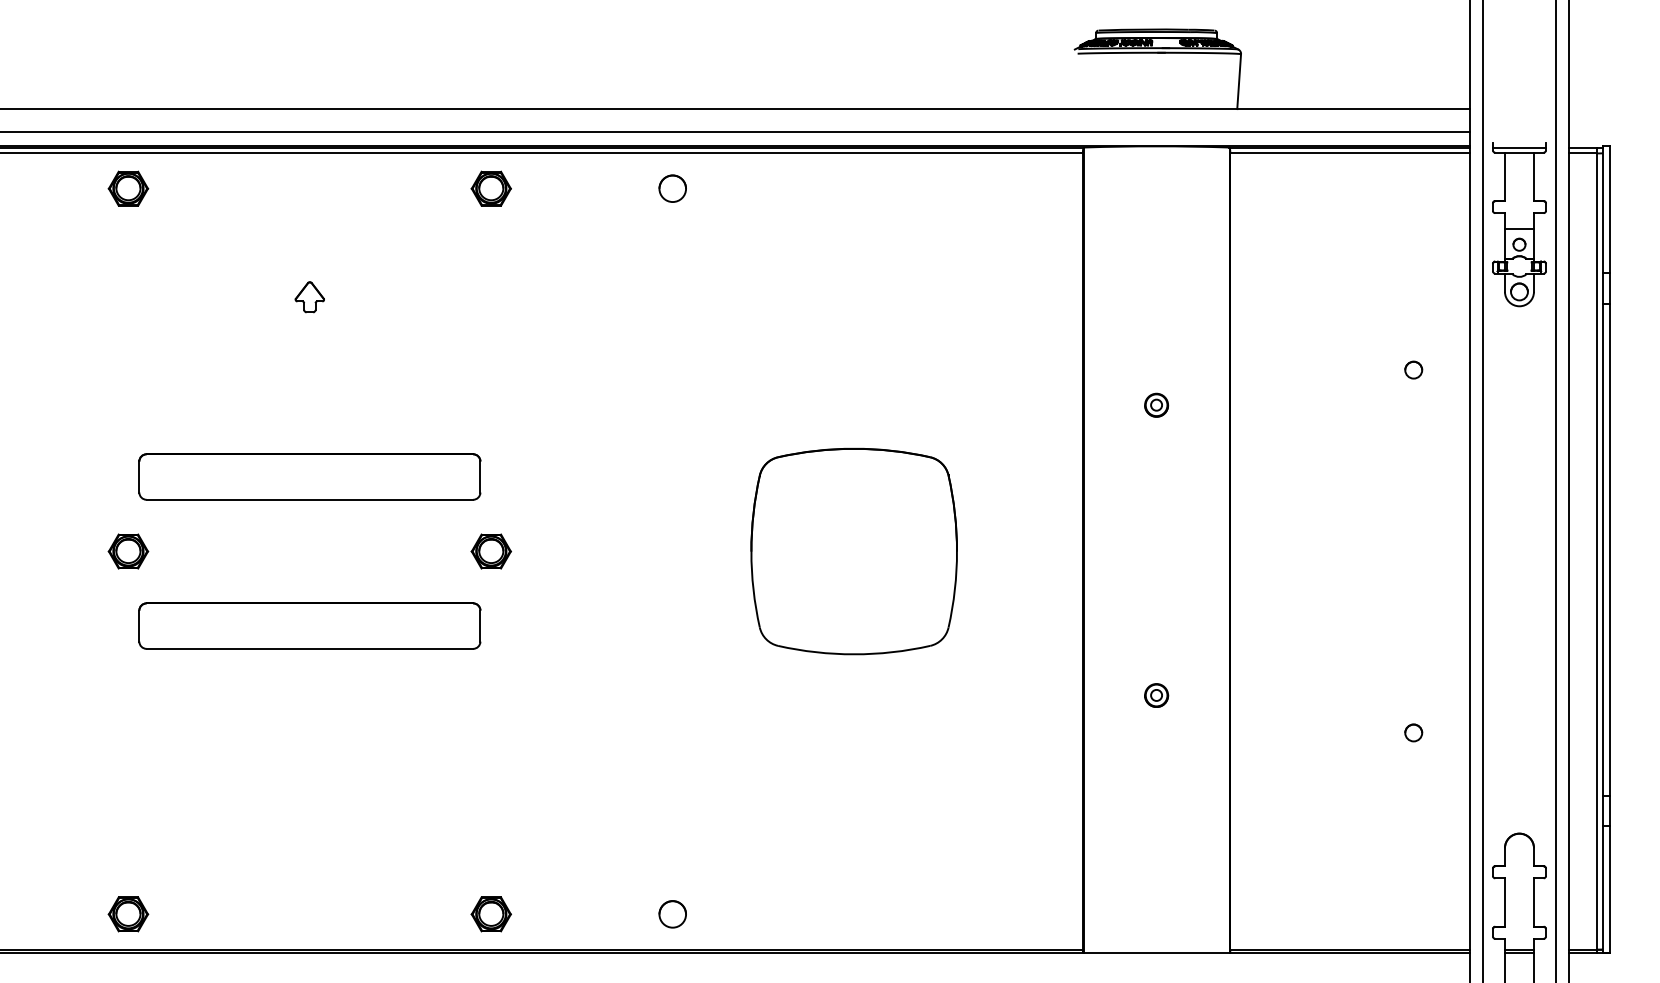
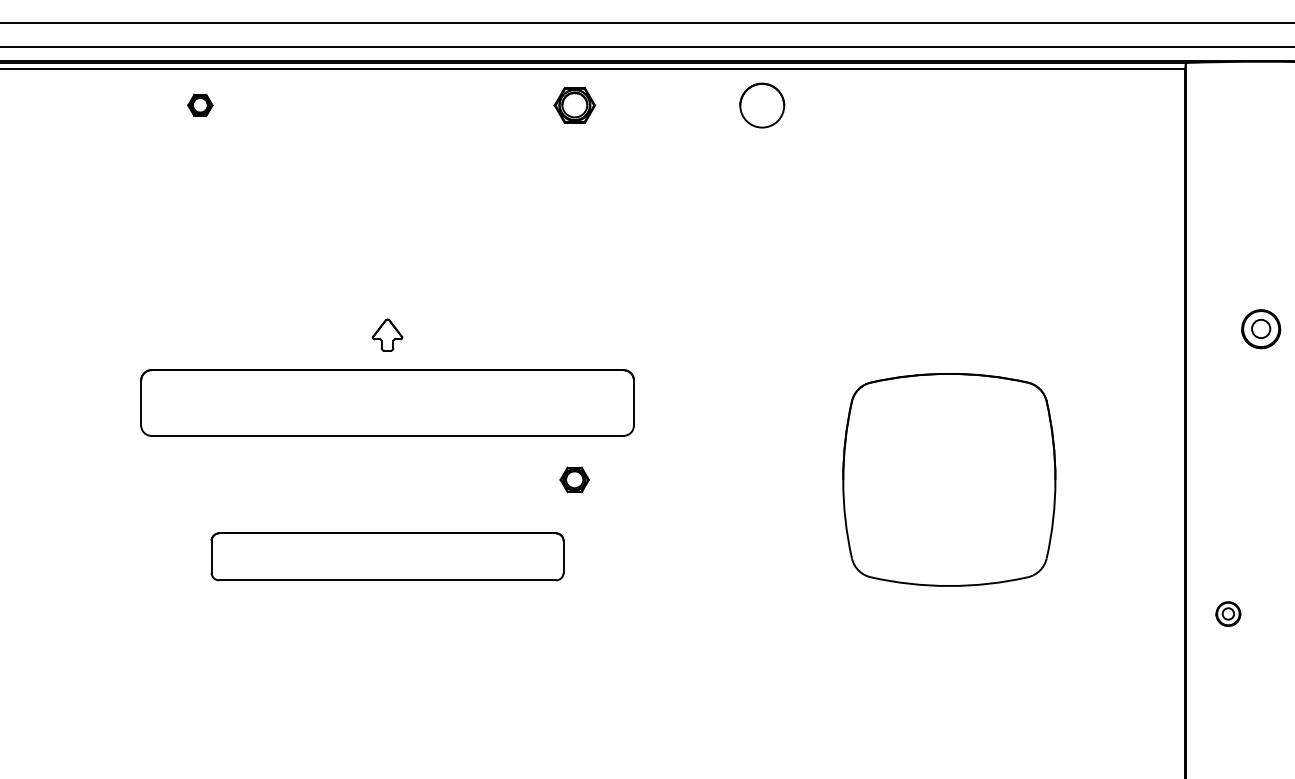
part: (128, 188) -> (200, 105), size x0.6
circle: (672, 188) -> (761, 105), size x1.6
part: (309, 297) -> (387, 335), moved
part: (1156, 404) -> (1261, 328), size x1.6
part: (309, 476) -> (387, 402), size x1.4
part: (128, 551) -> (200, 479), removed
part: (490, 551) -> (573, 479), size x0.7
part: (1156, 695) -> (1228, 614), moved

